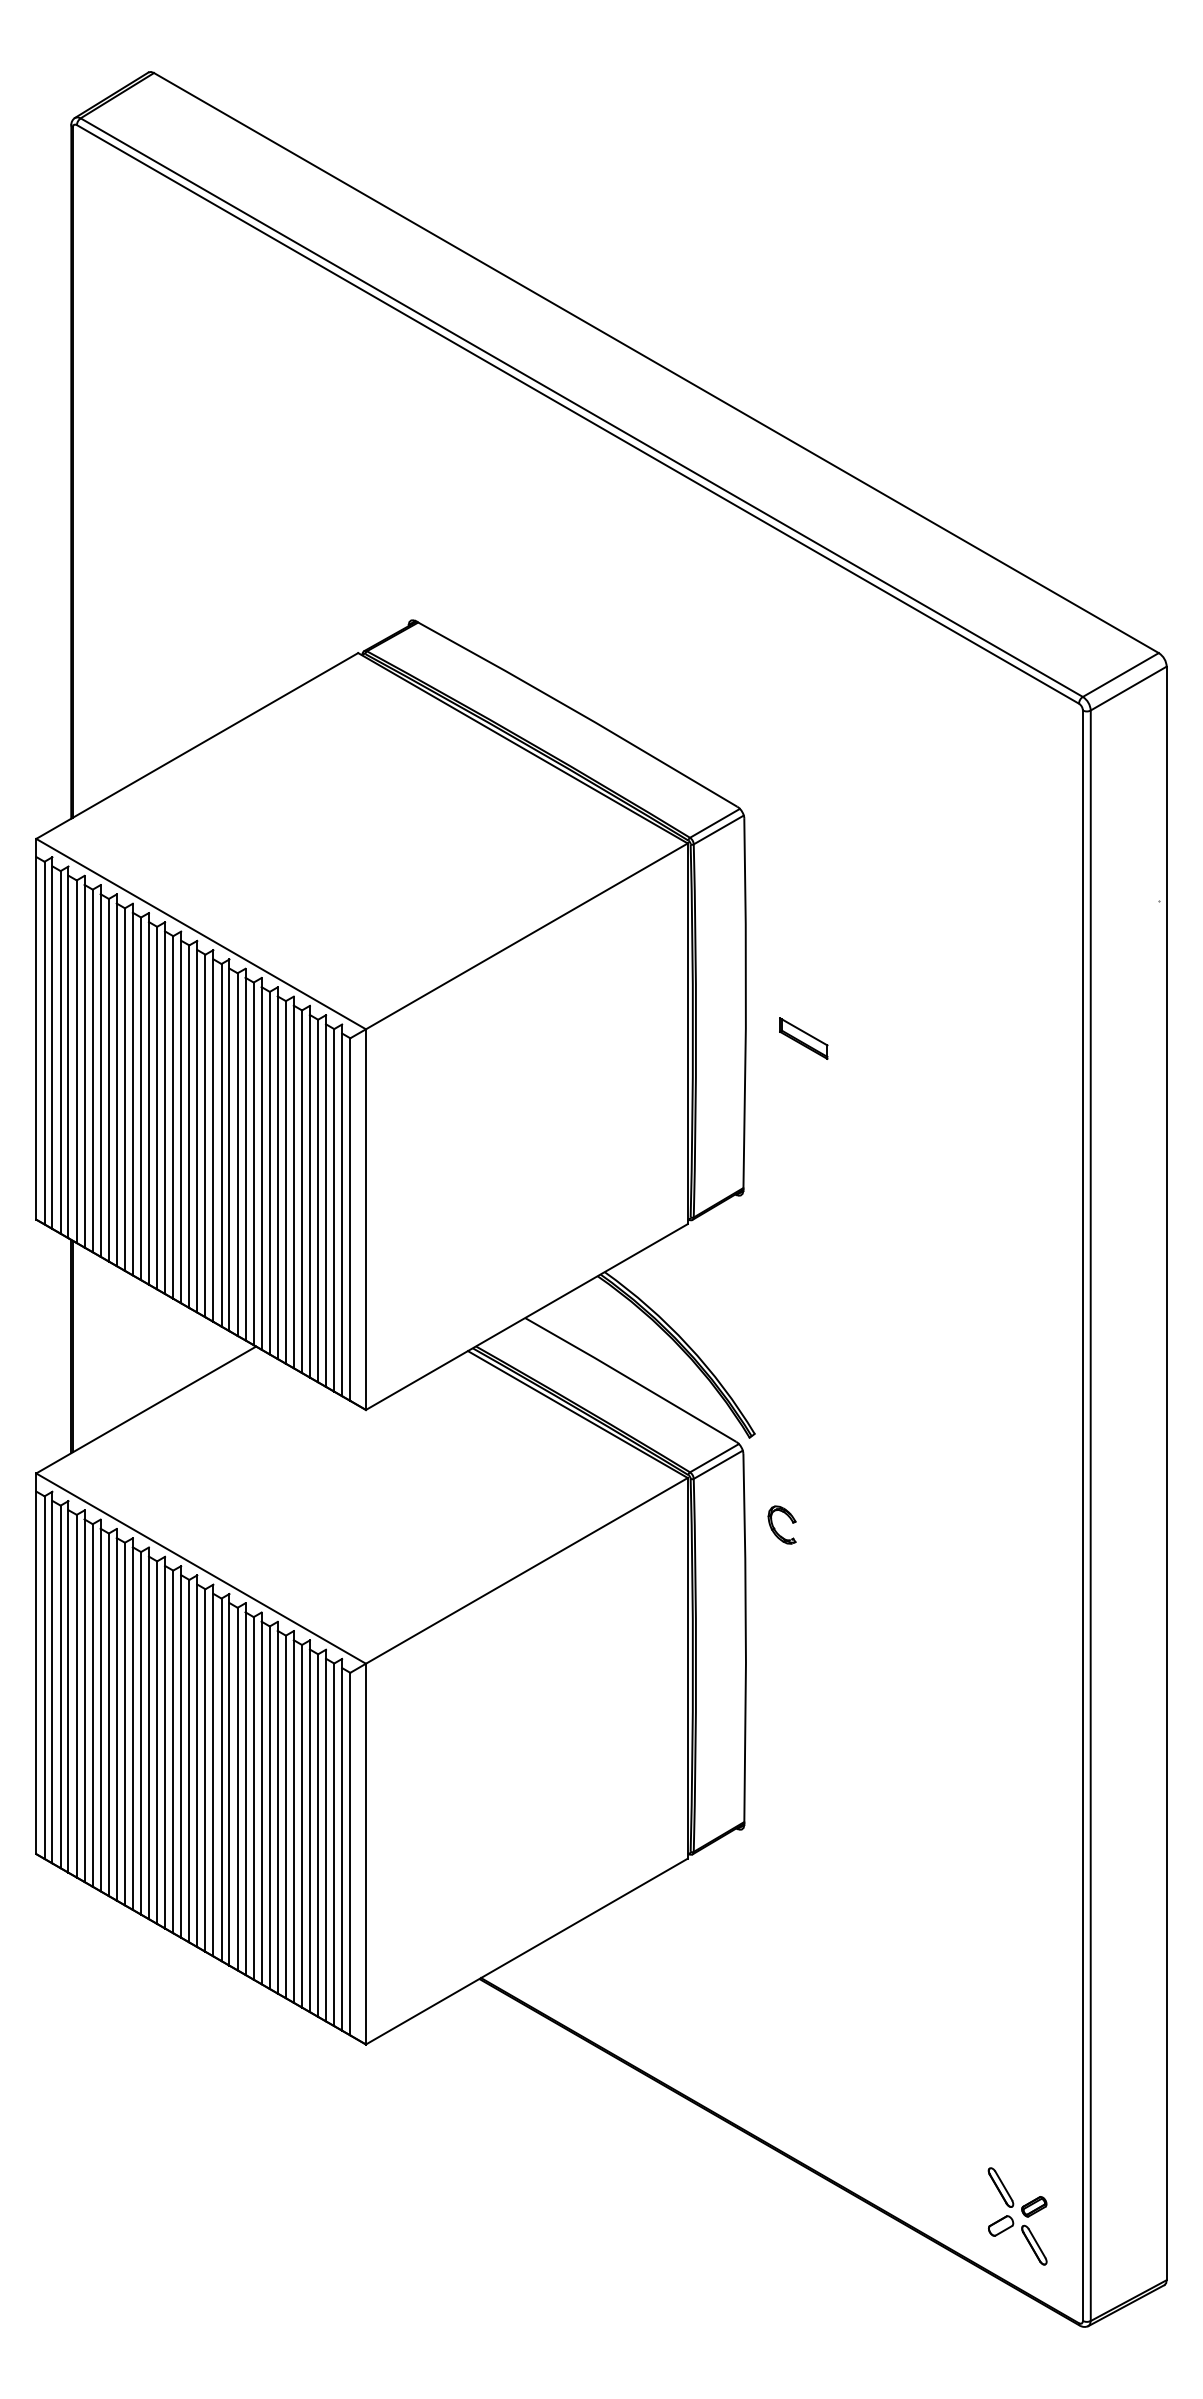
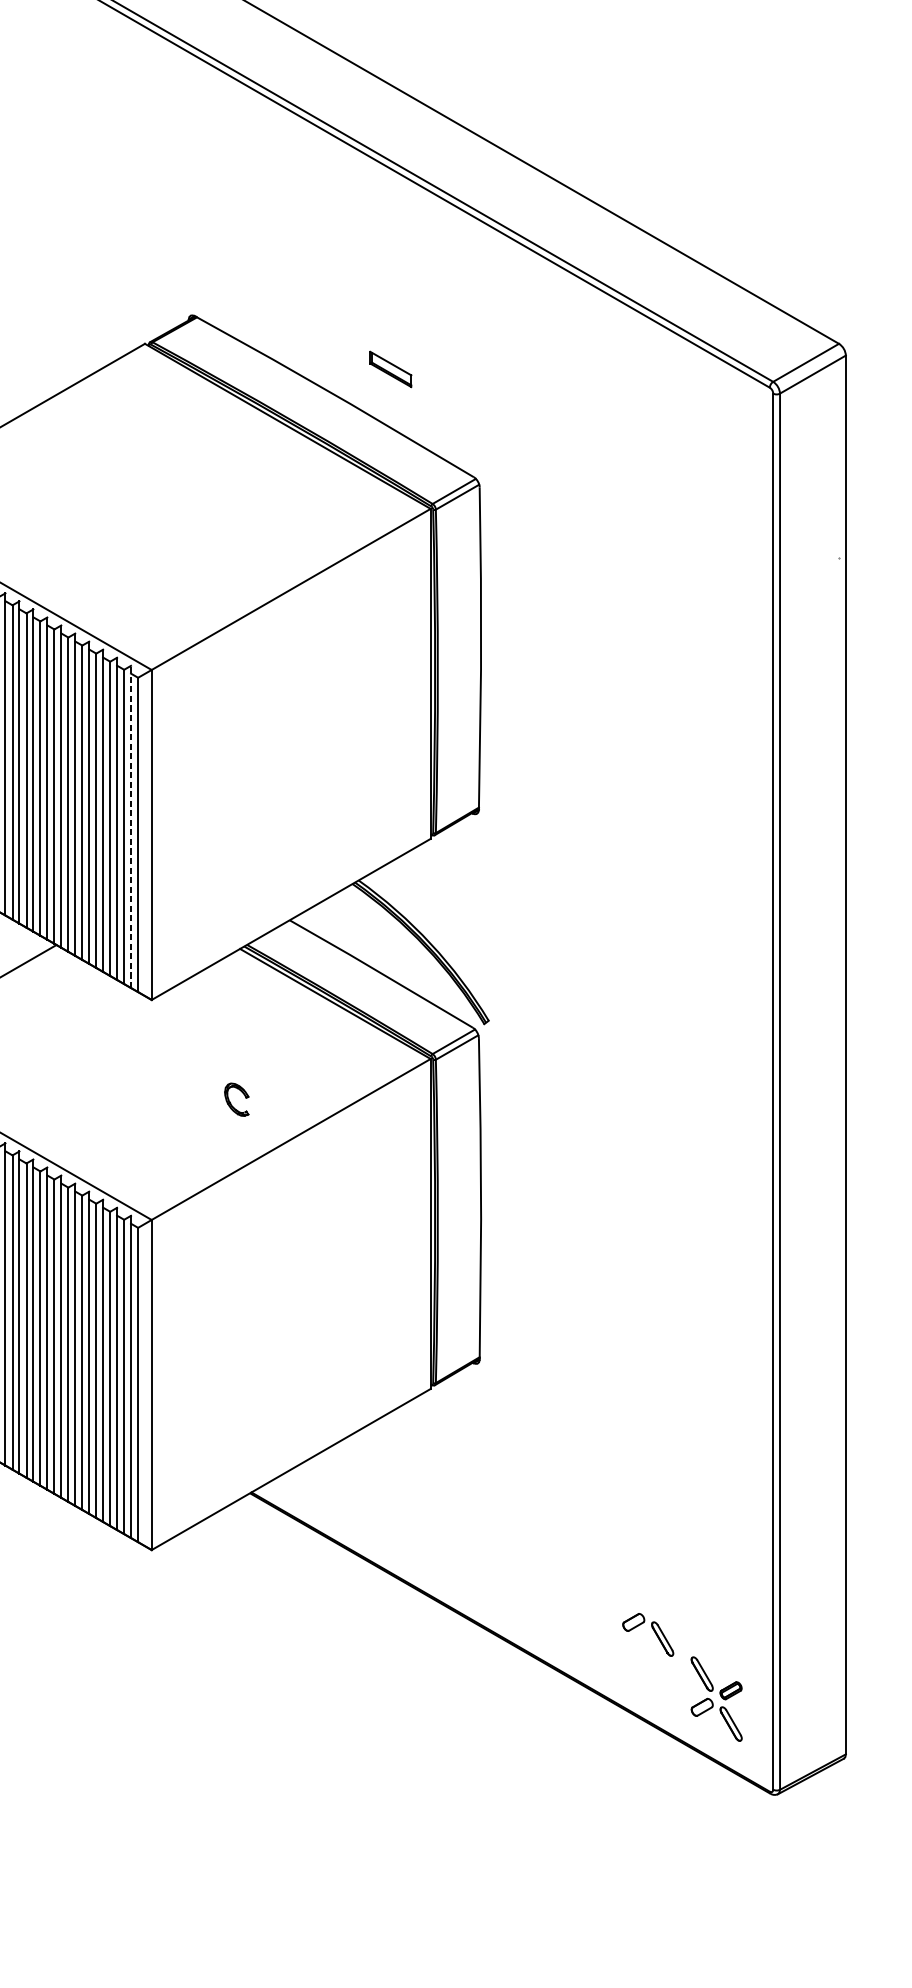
part: (803, 1038) -> (390, 369), moved
line: (342, 1210) -> (131, 827), solid -> dashed
part: (775, 1528) -> (231, 1102), moved
part: (944, 2137) -> (653, 1630), added

